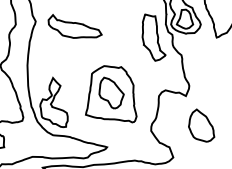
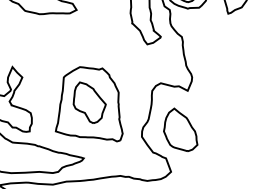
part: (111, 94) -> (89, 104), moved
part: (201, 125) -> (180, 129), moved

